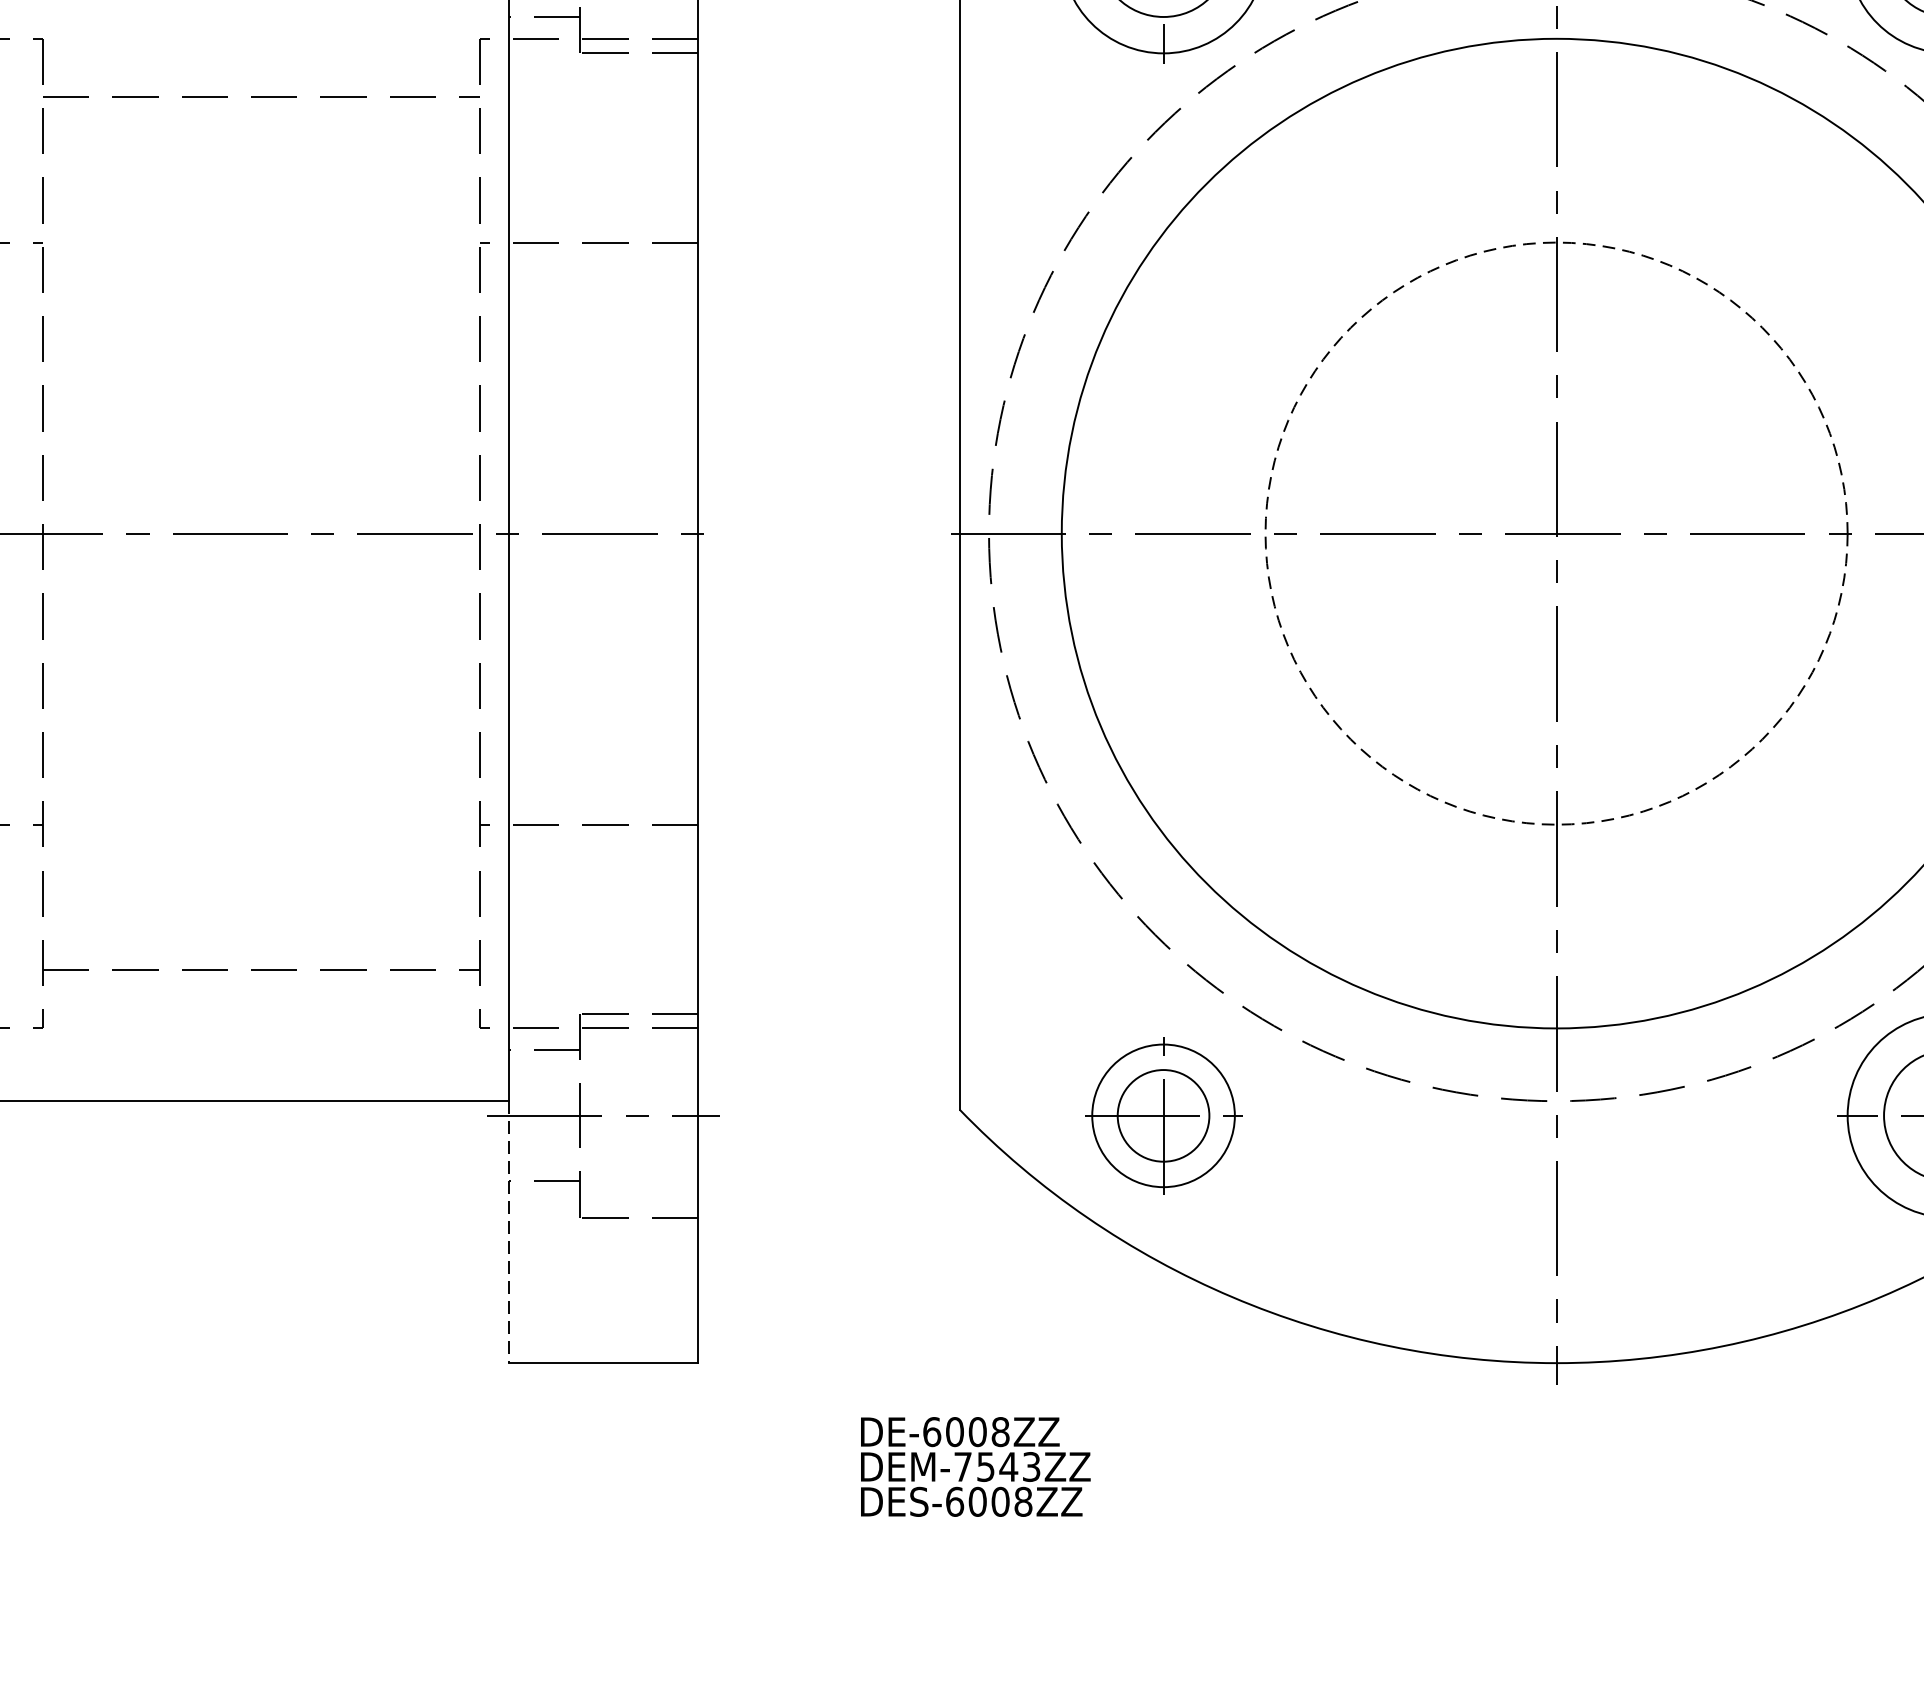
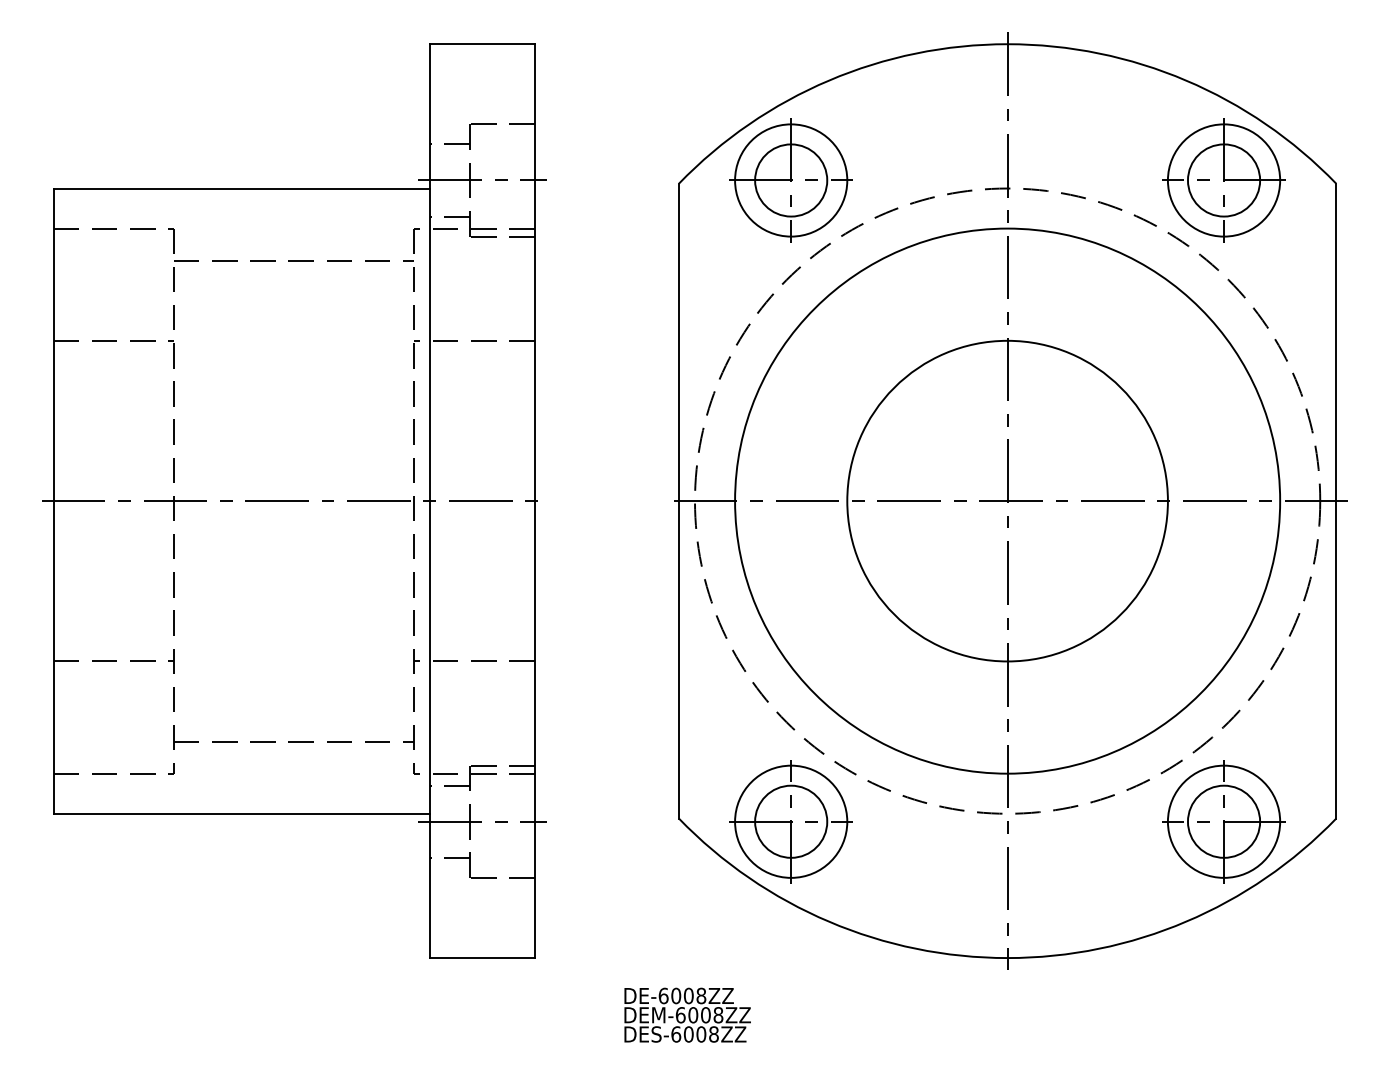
circle: (1556, 532) -> (1007, 500), dashed -> solid
part: (1162, 1115) -> (790, 821), size x1.43
line: (508, 1233) -> (430, 886), dashed -> solid
text: (997, 1467) -> (699, 1015), DEM-7543ZZ -> DEM-6008ZZ

